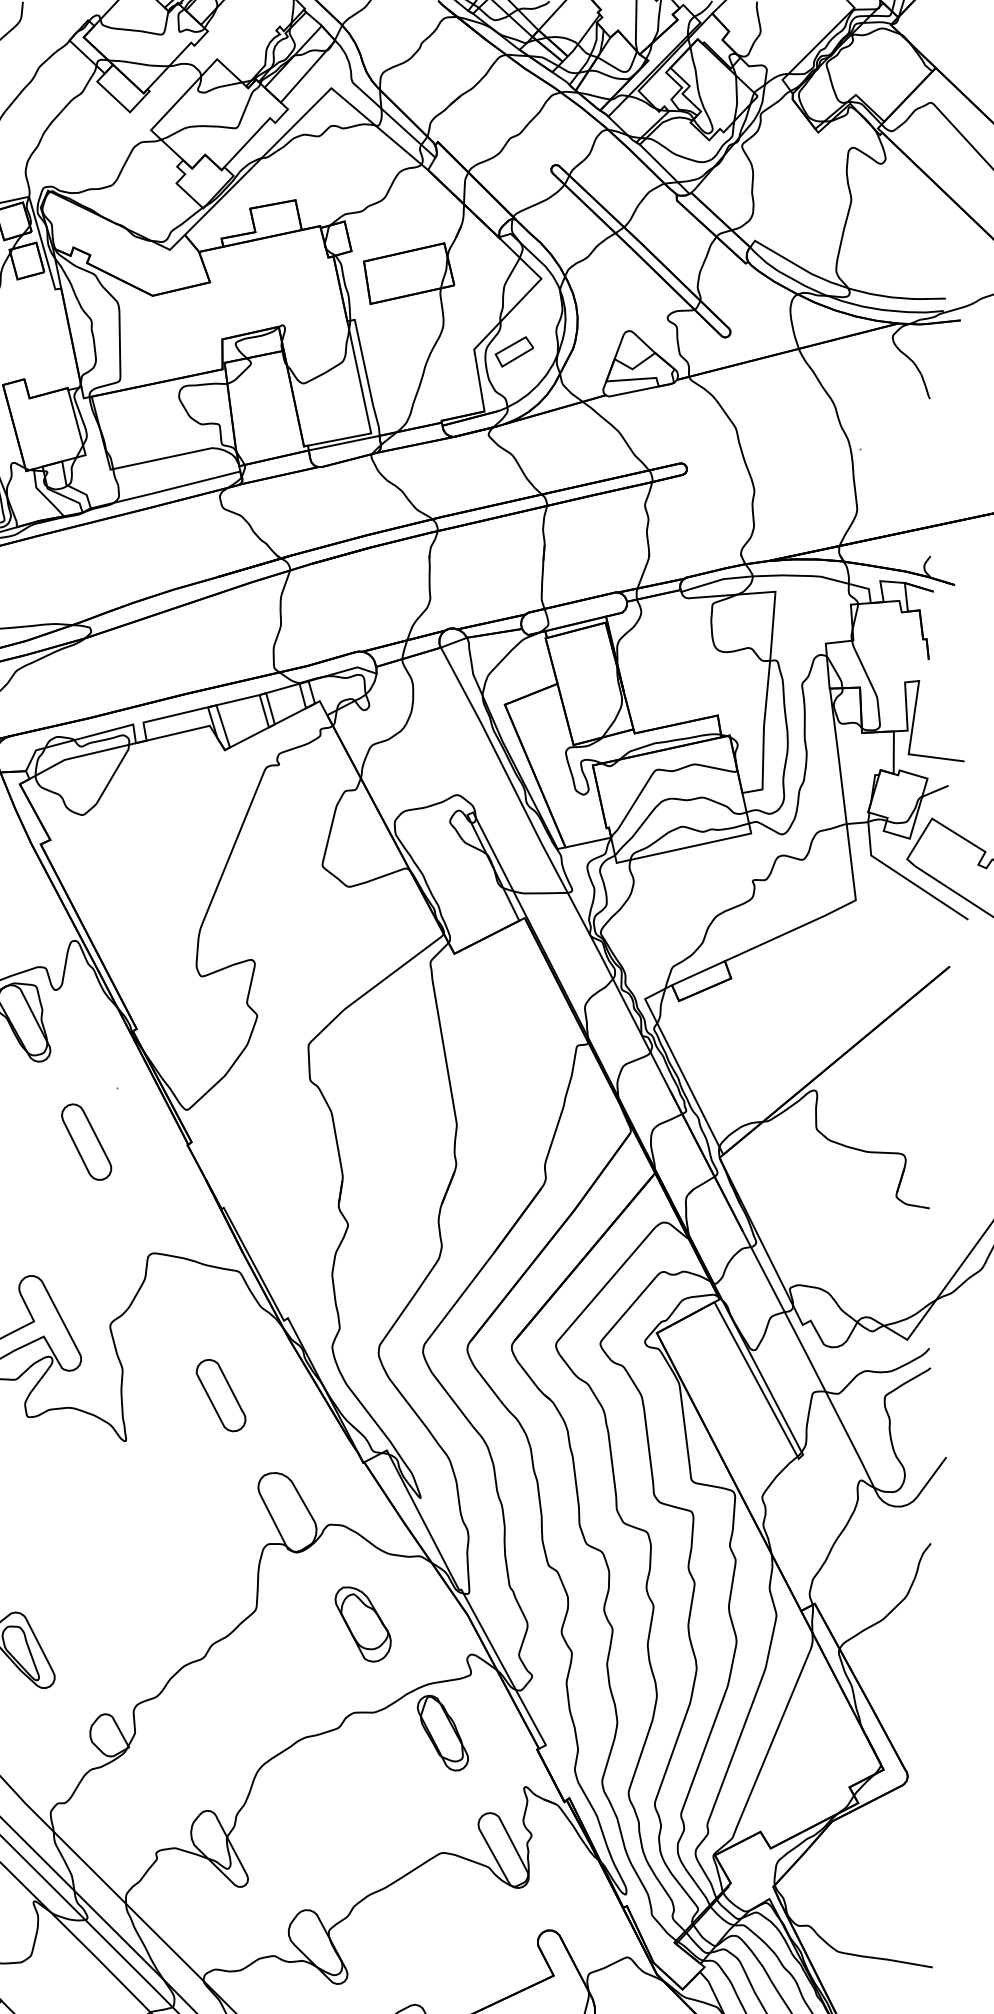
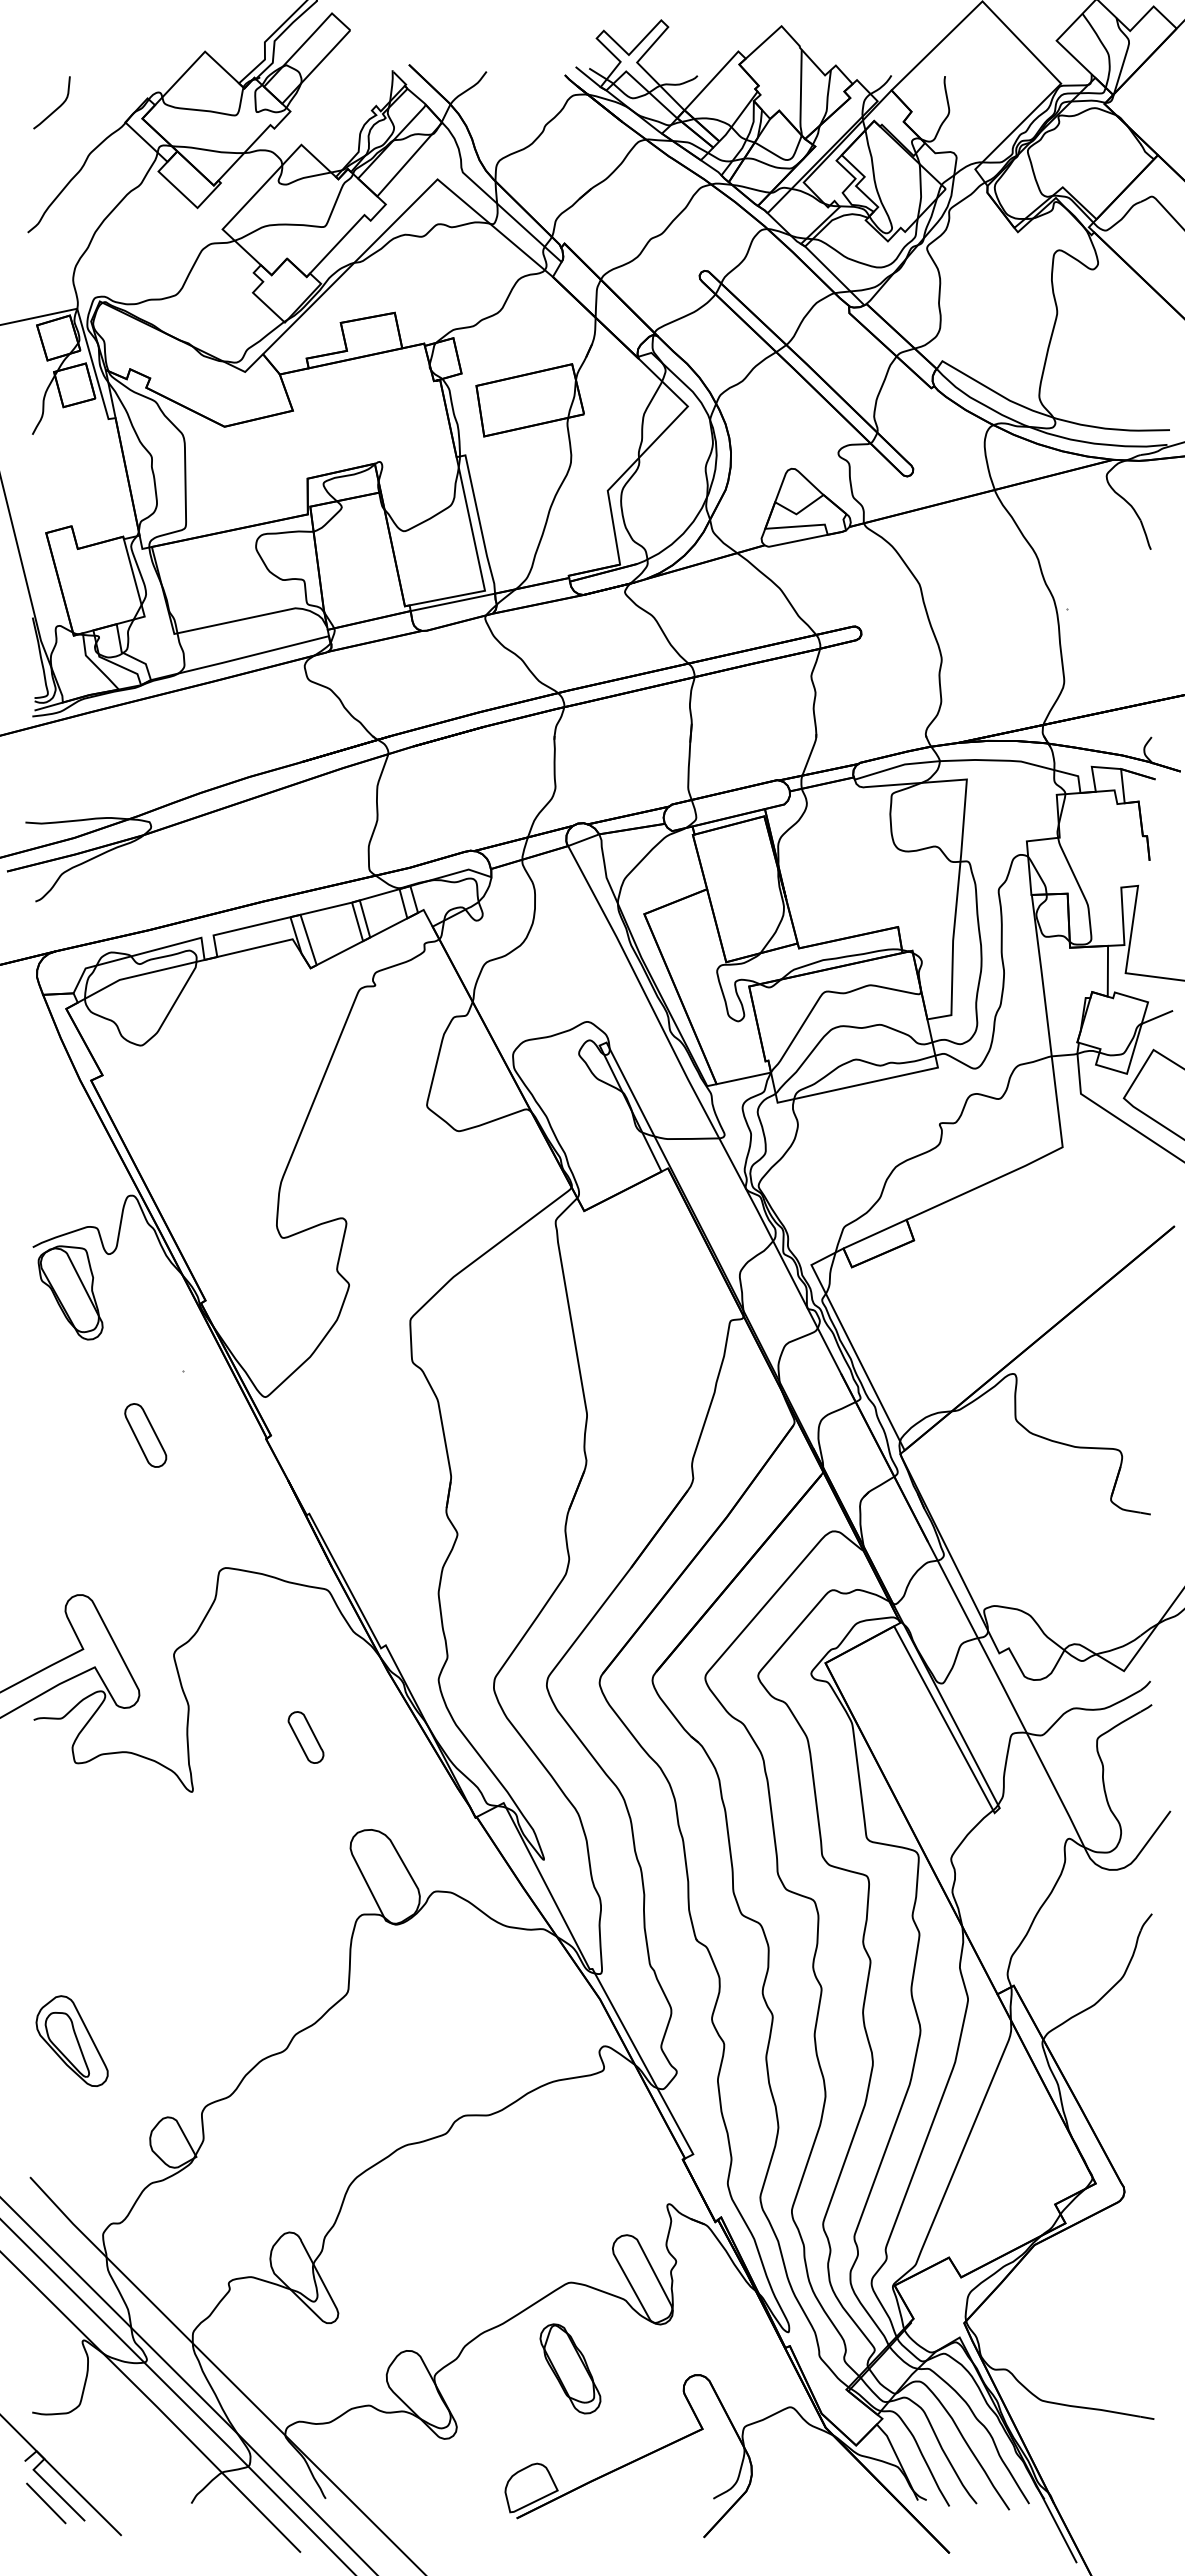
part: (514, 351) -> (655, 493), removed
part: (86, 1142) -> (145, 1435), size x0.7
part: (220, 1395) -> (305, 1737), size x0.6
part: (363, 1624) -> (475, 2010), removed
part: (442, 1732) -> (570, 2368), moved

